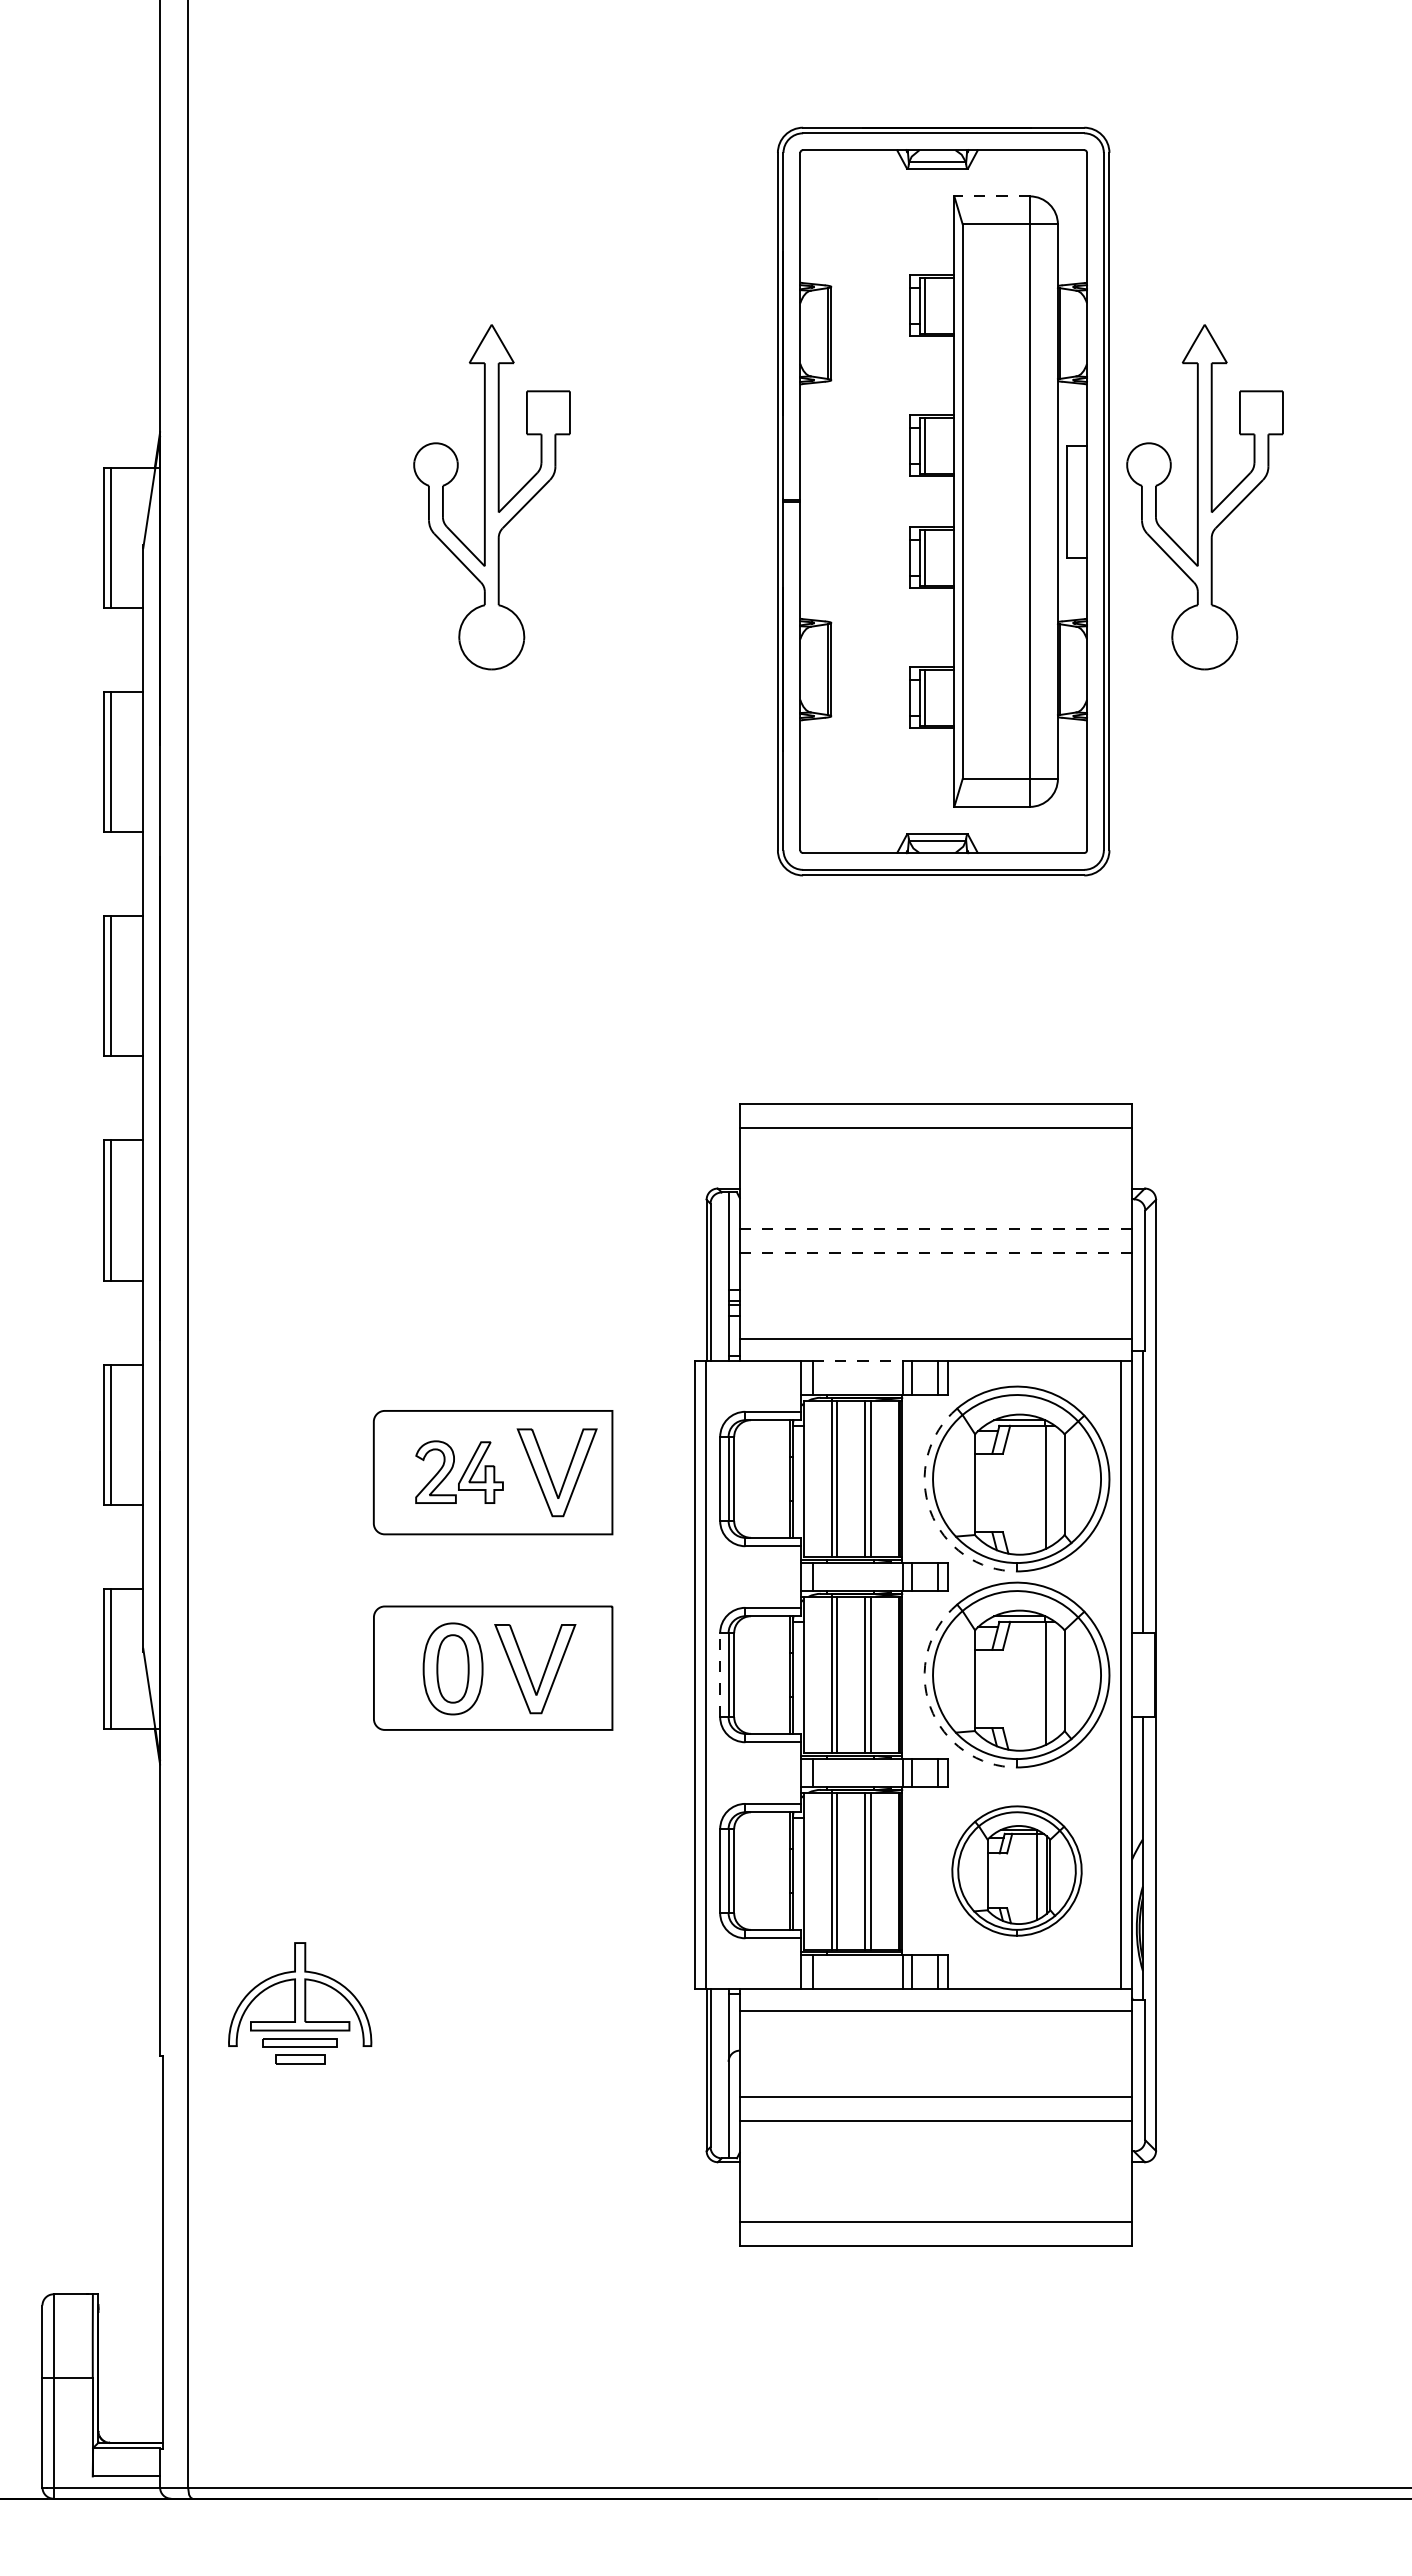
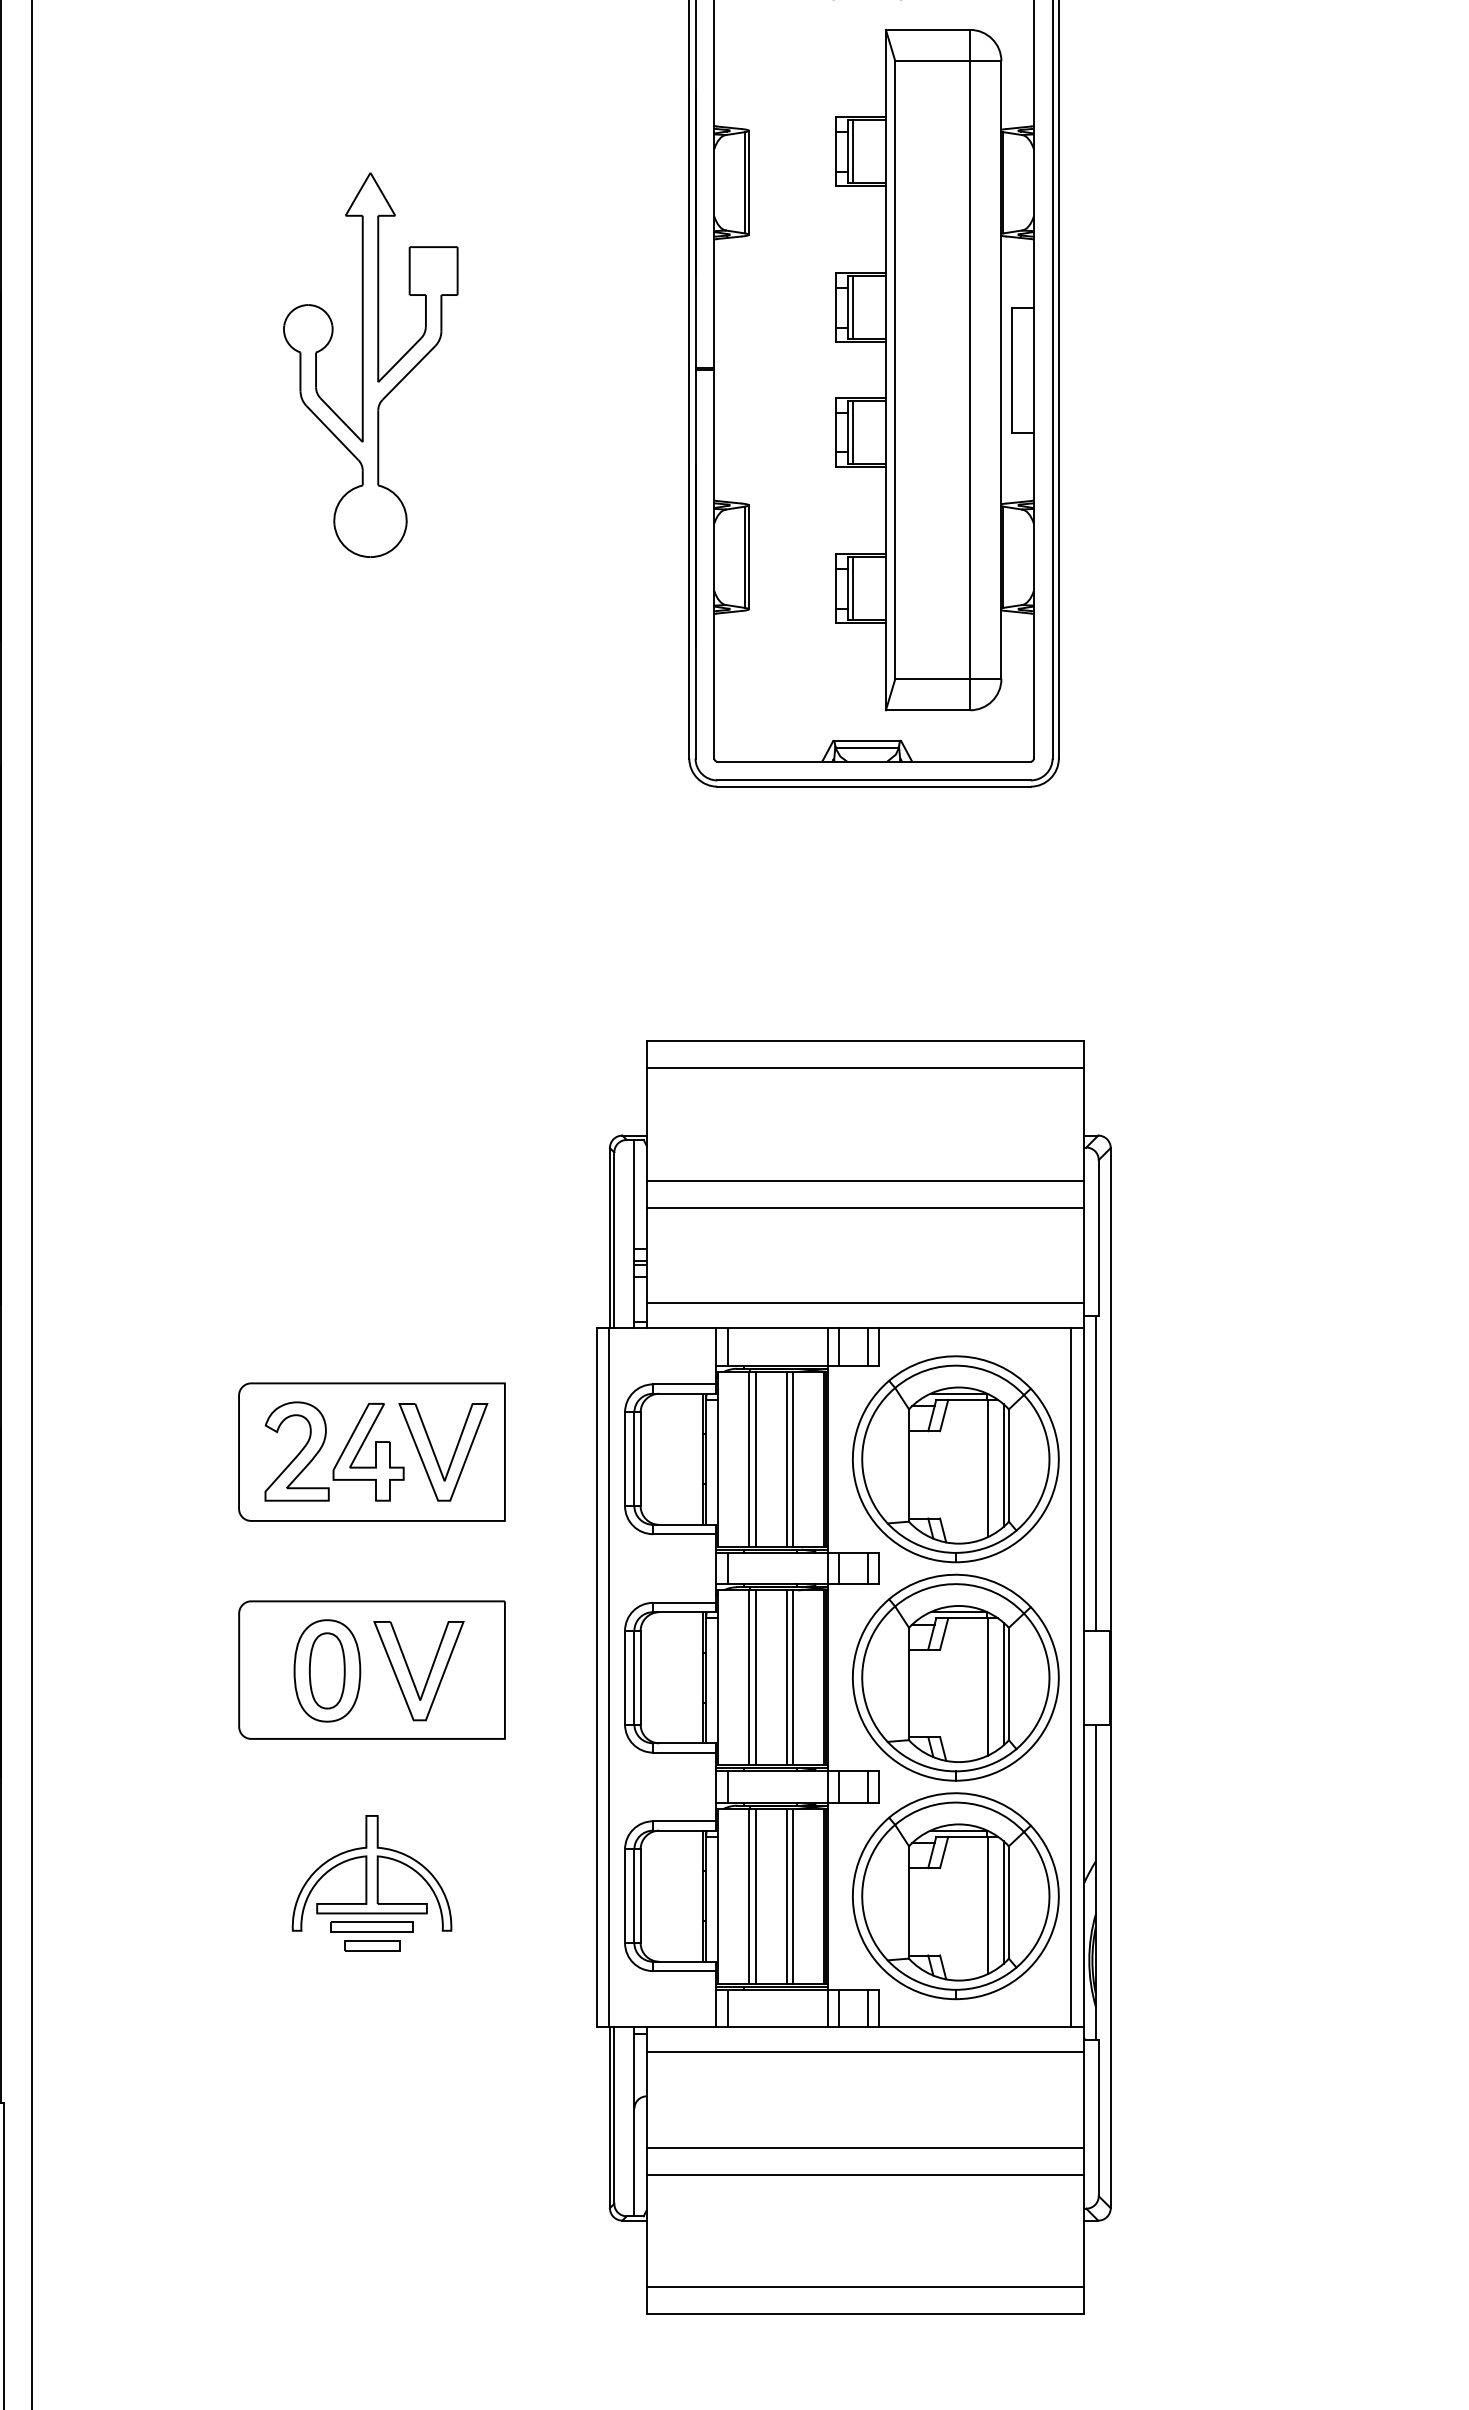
line: (992, 196) -> (928, 30), dashed -> solid
part: (1204, 497) -> (1164, 365), removed
line: (936, 1229) -> (866, 1181), dashed -> solid
line: (936, 1253) -> (866, 1207), dashed -> solid
line: (858, 1361) -> (779, 1328), dashed -> solid
part: (459, 1472) -> (334, 1452), size x1.43
line: (1059, 1484) -> (1003, 1465), added
arc: (930, 1510) -> (859, 1494), dashed -> solid
line: (720, 1674) -> (625, 1677), dashed -> solid
line: (1059, 1680) -> (1003, 1683), added
arc: (930, 1706) -> (859, 1712), dashed -> solid
part: (1016, 1870) -> (955, 1895), size x1.43
part: (300, 2003) -> (372, 1883), moved

